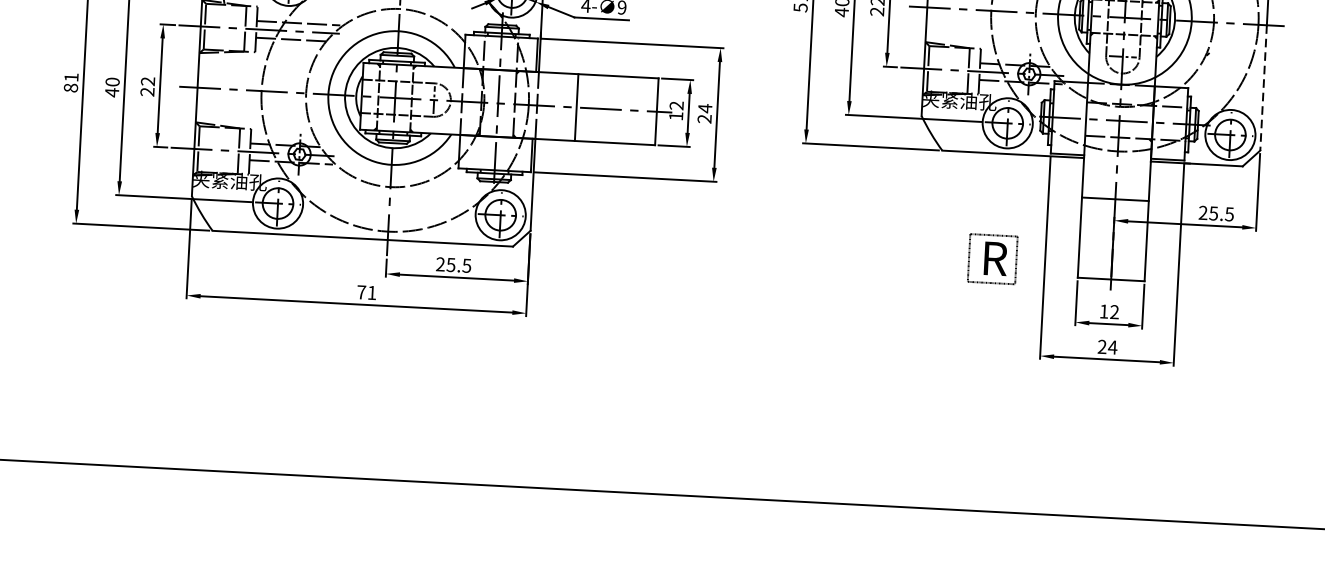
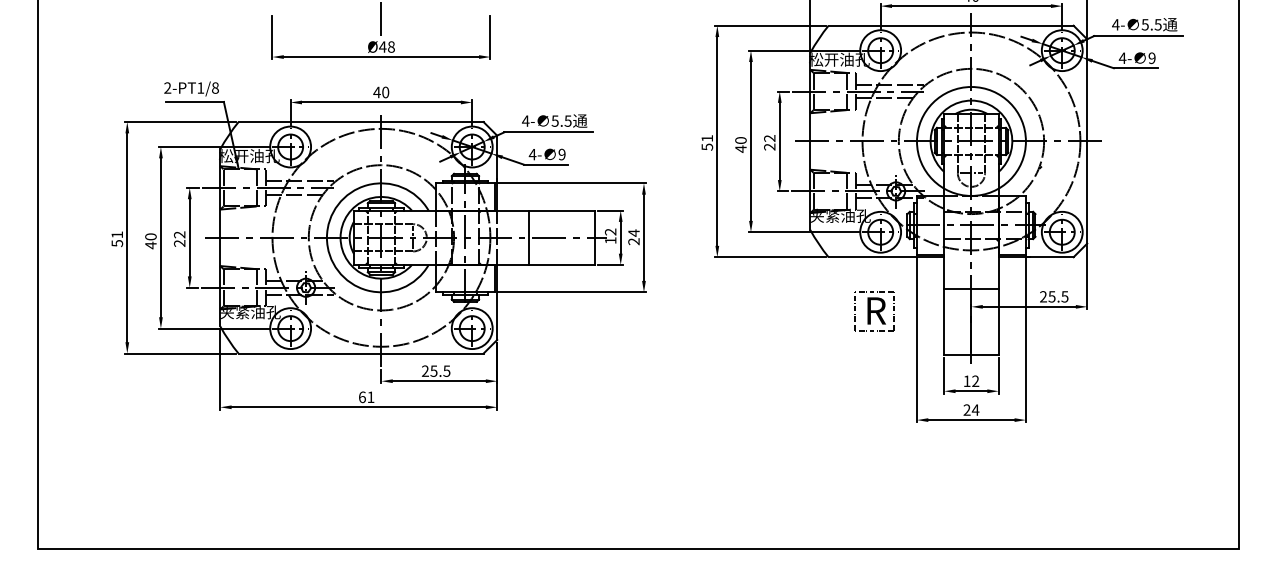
text: (69, 88) -> (116, 243), 81 -> 51
line: (1263, 89) -> (1087, 193), dashed -> solid
part: (993, 259) -> (874, 311), moved
text: (361, 292) -> (362, 397), 71 -> 61

